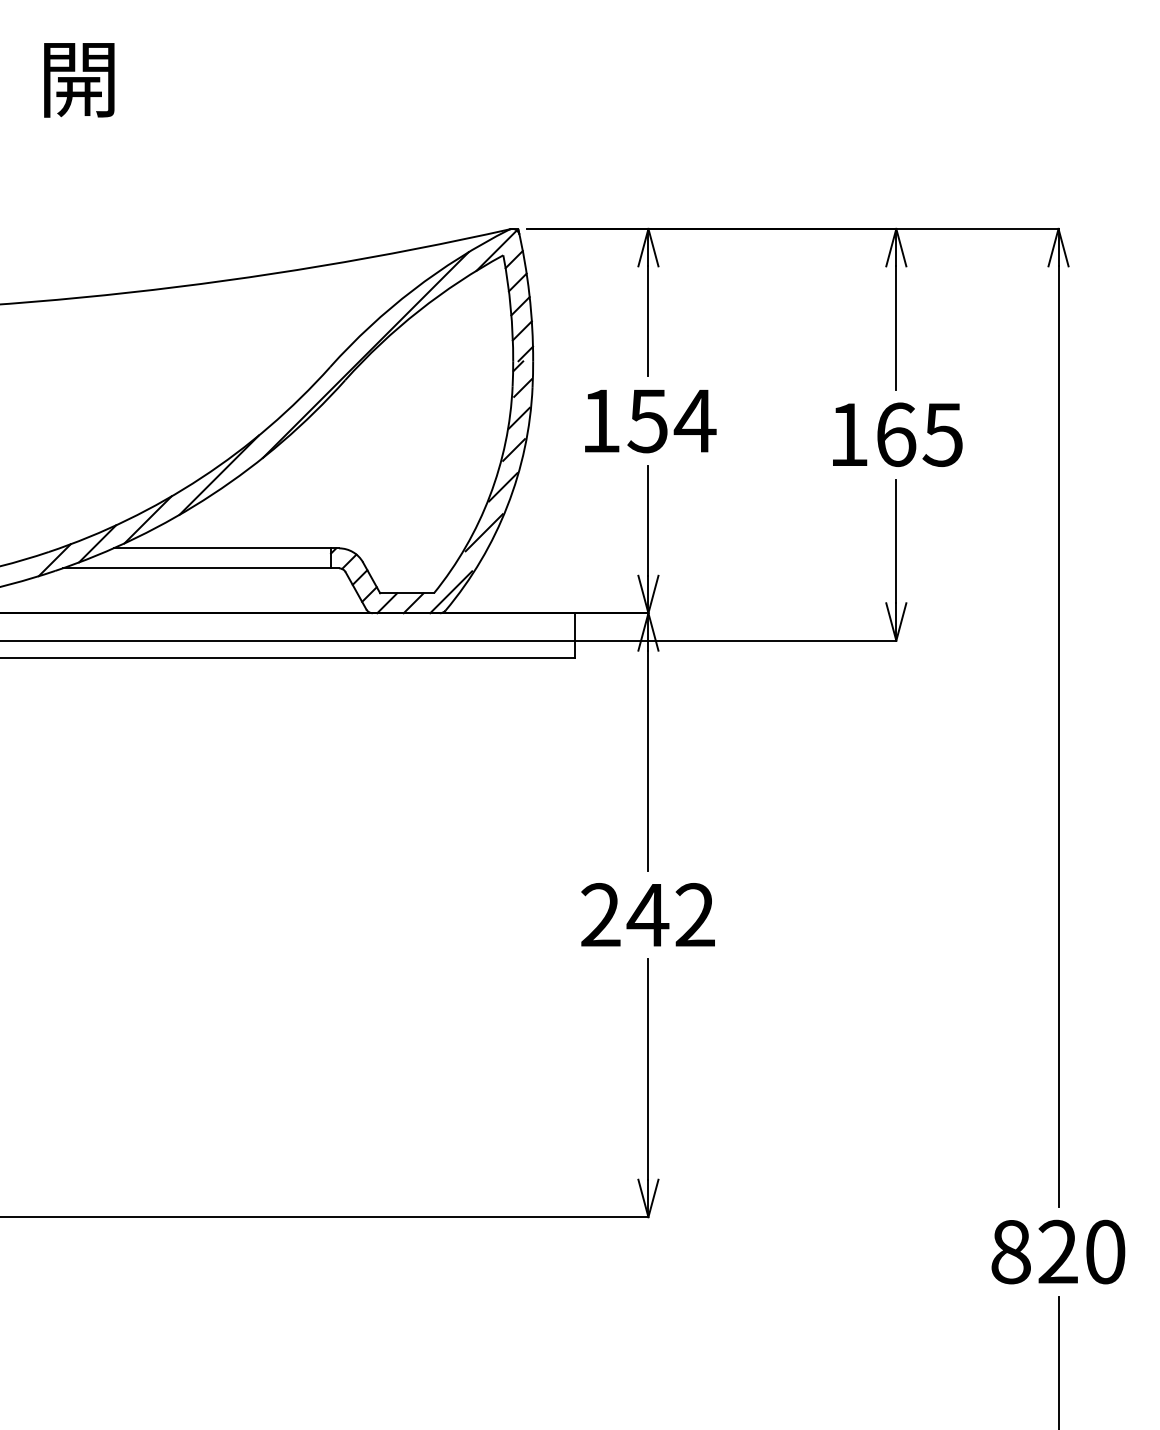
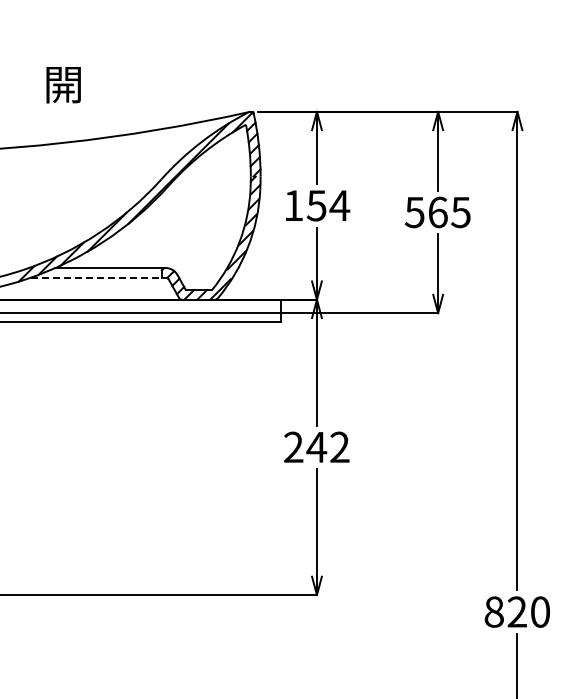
text: (78, 80) -> (63, 85), moved
text: (847, 434) -> (414, 212), 165 -> 565
line: (201, 567) -> (98, 277), solid -> dashed

